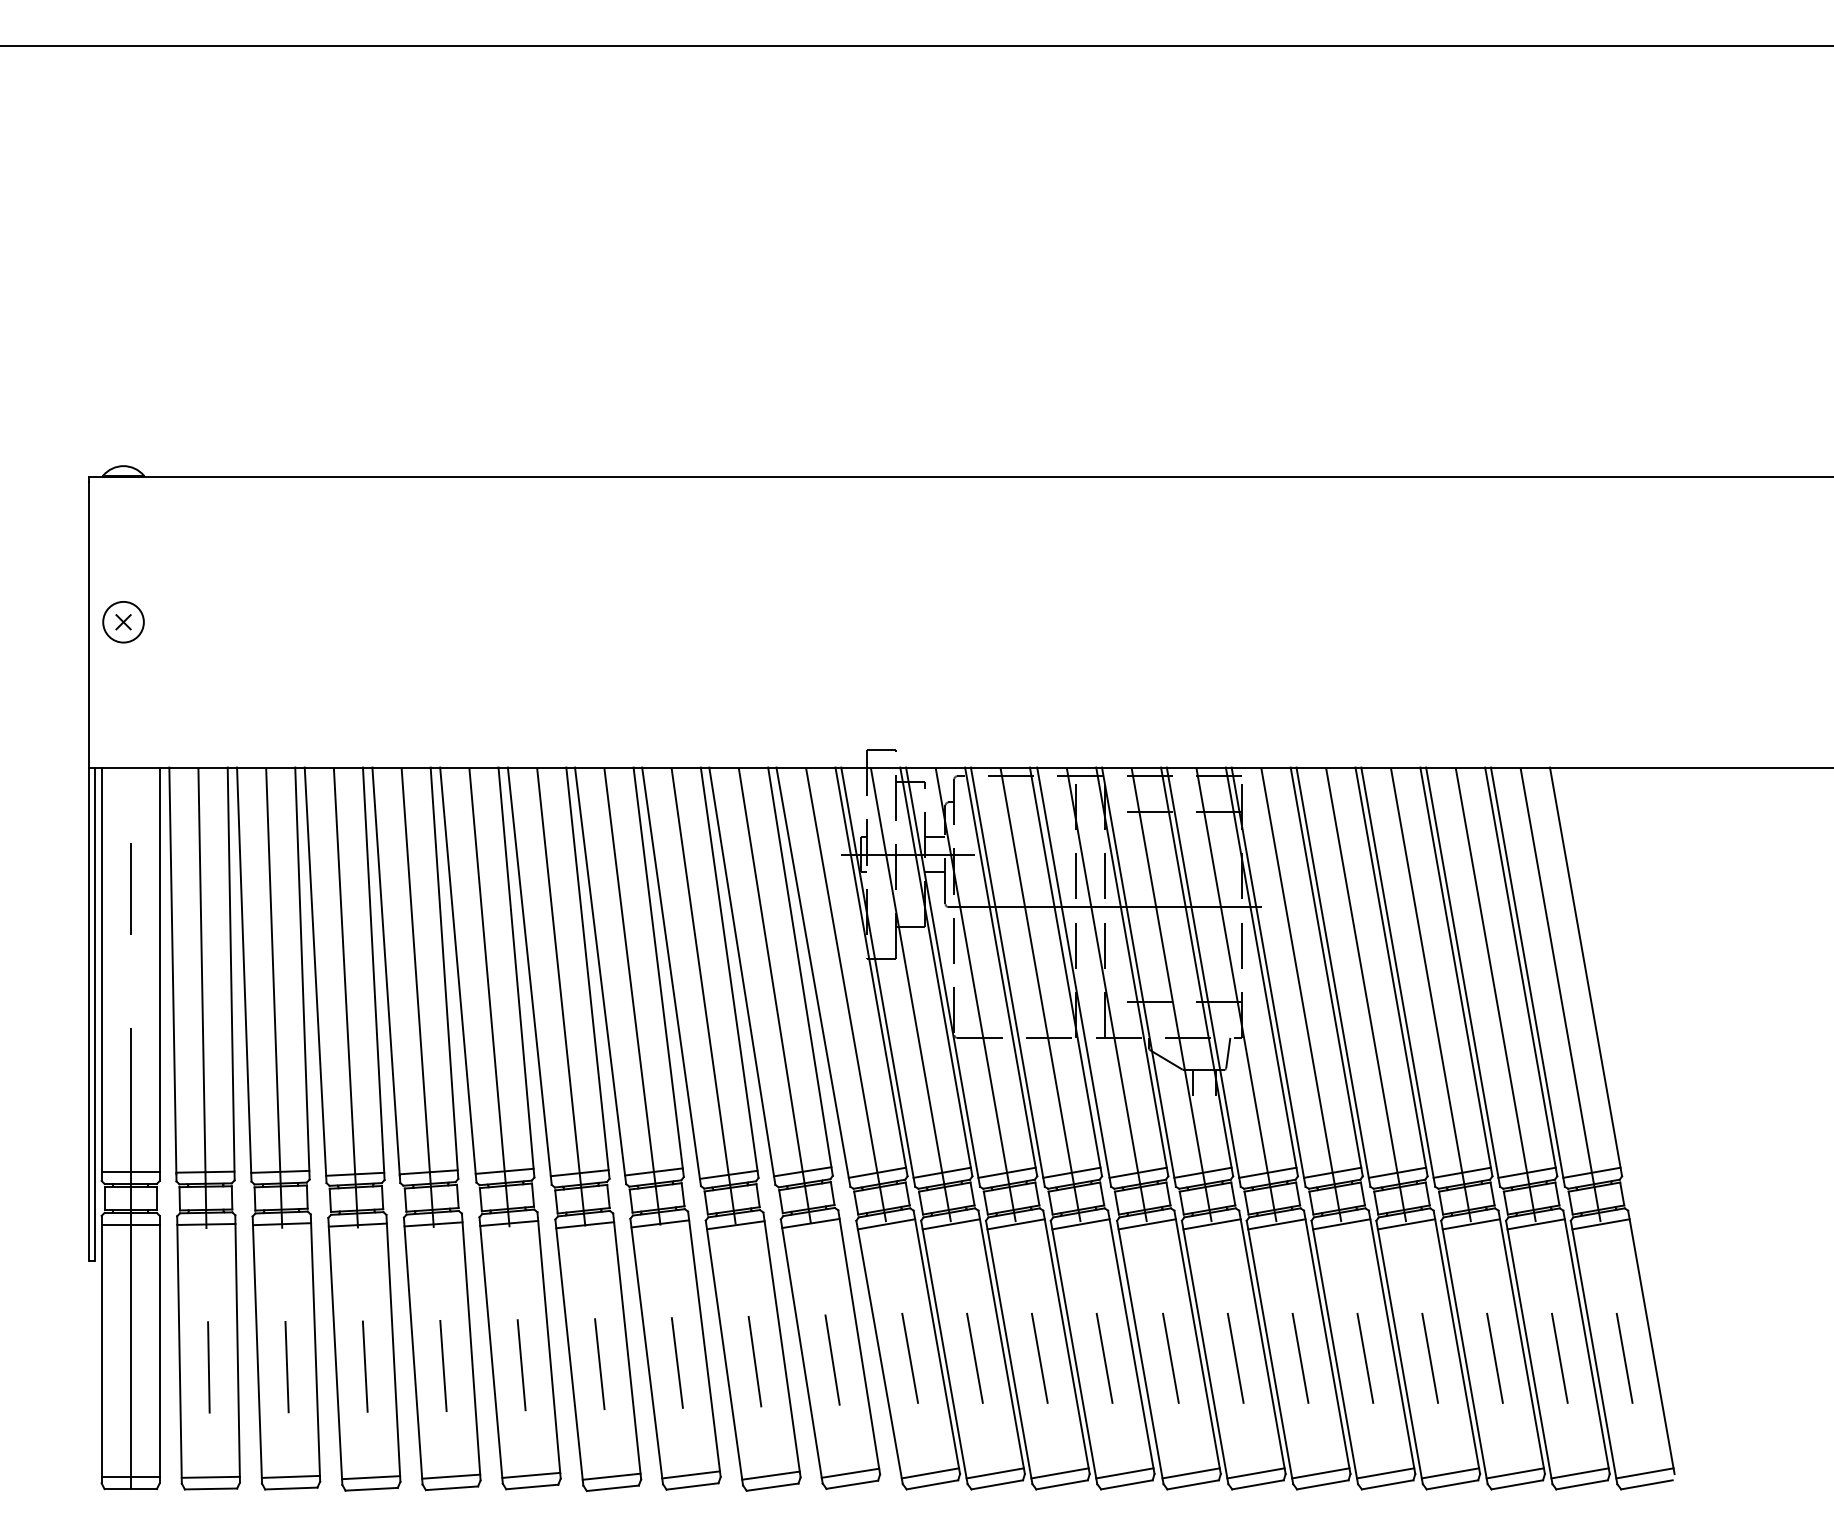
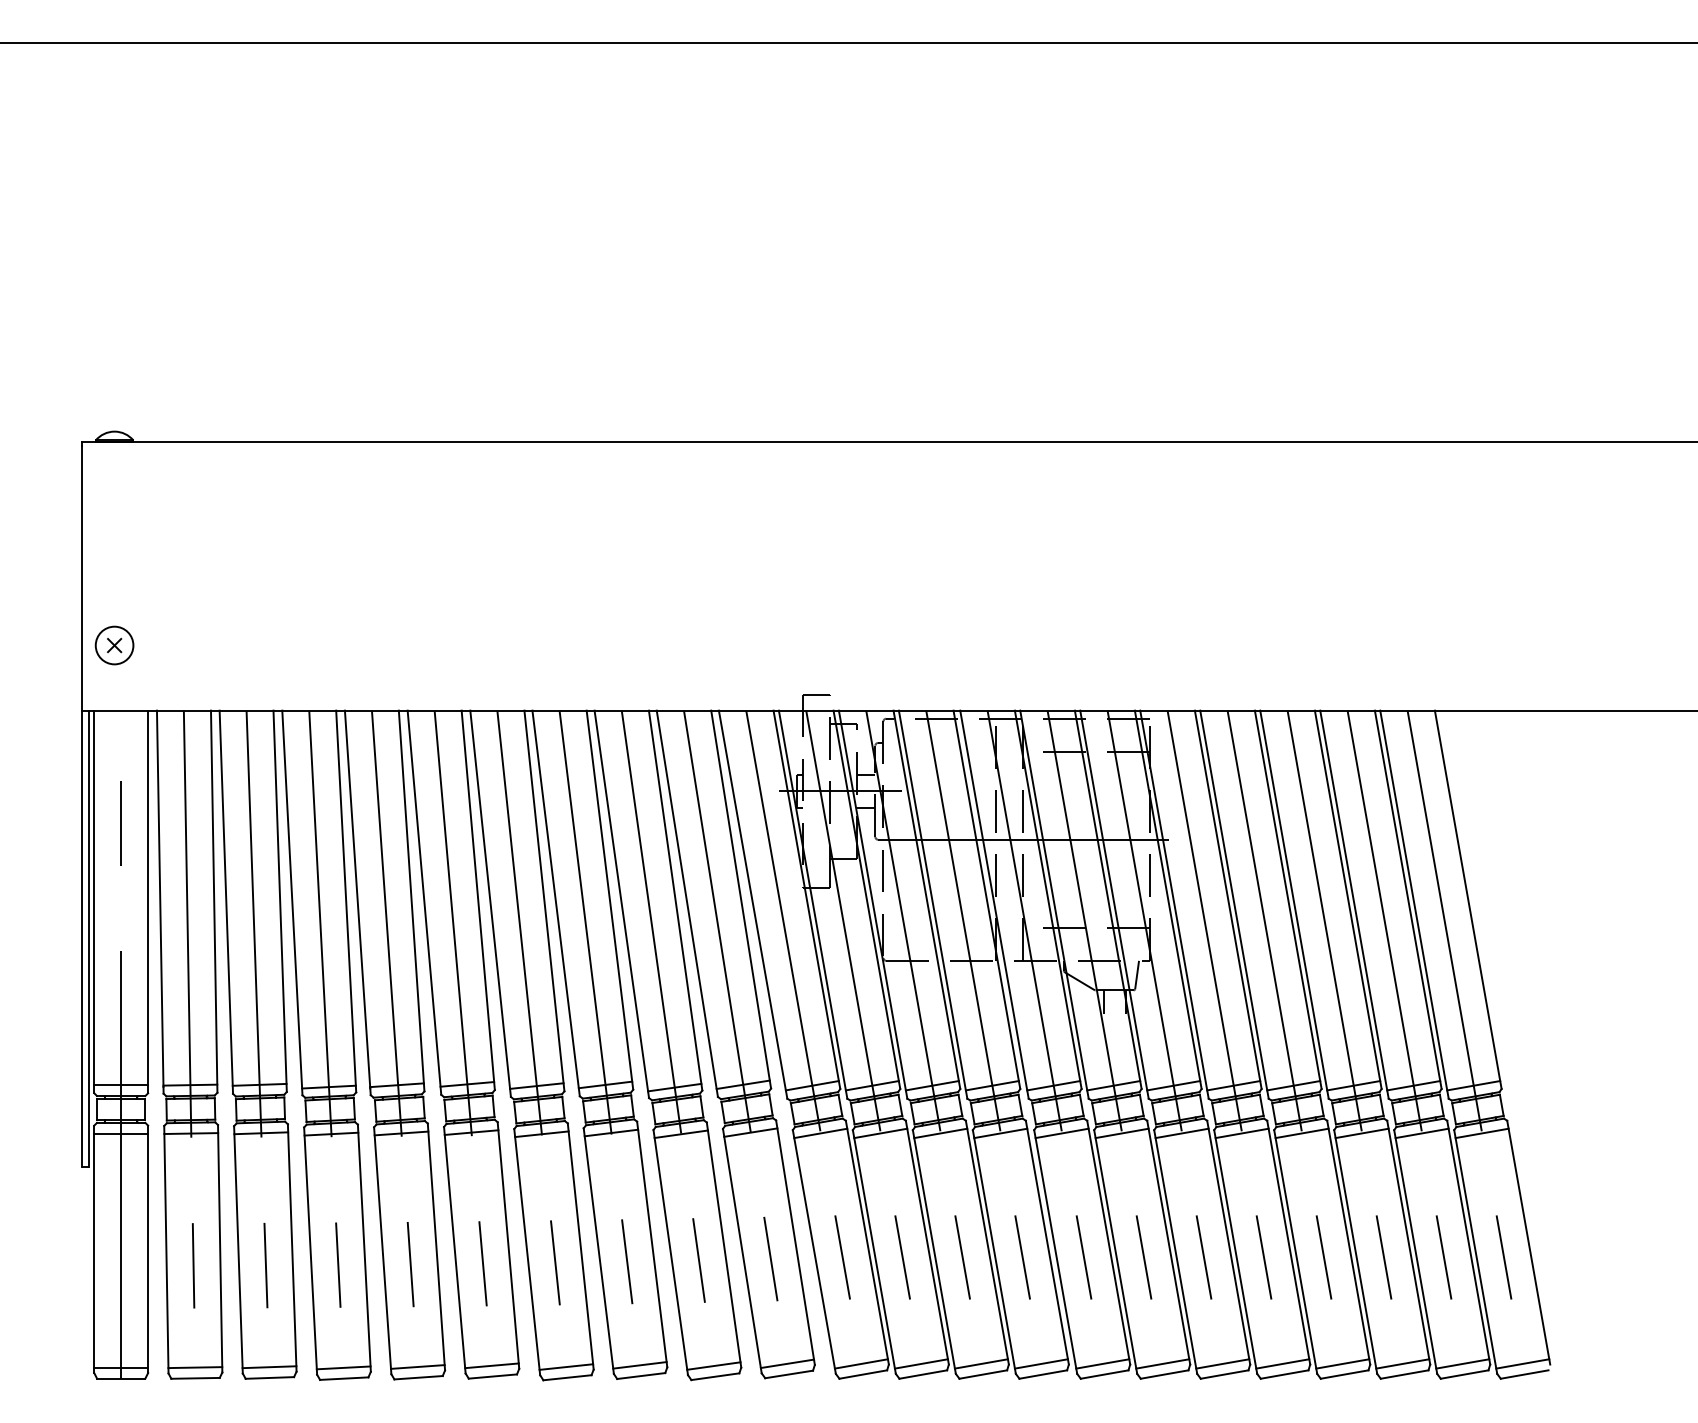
part: (123, 622) -> (114, 645), moved

